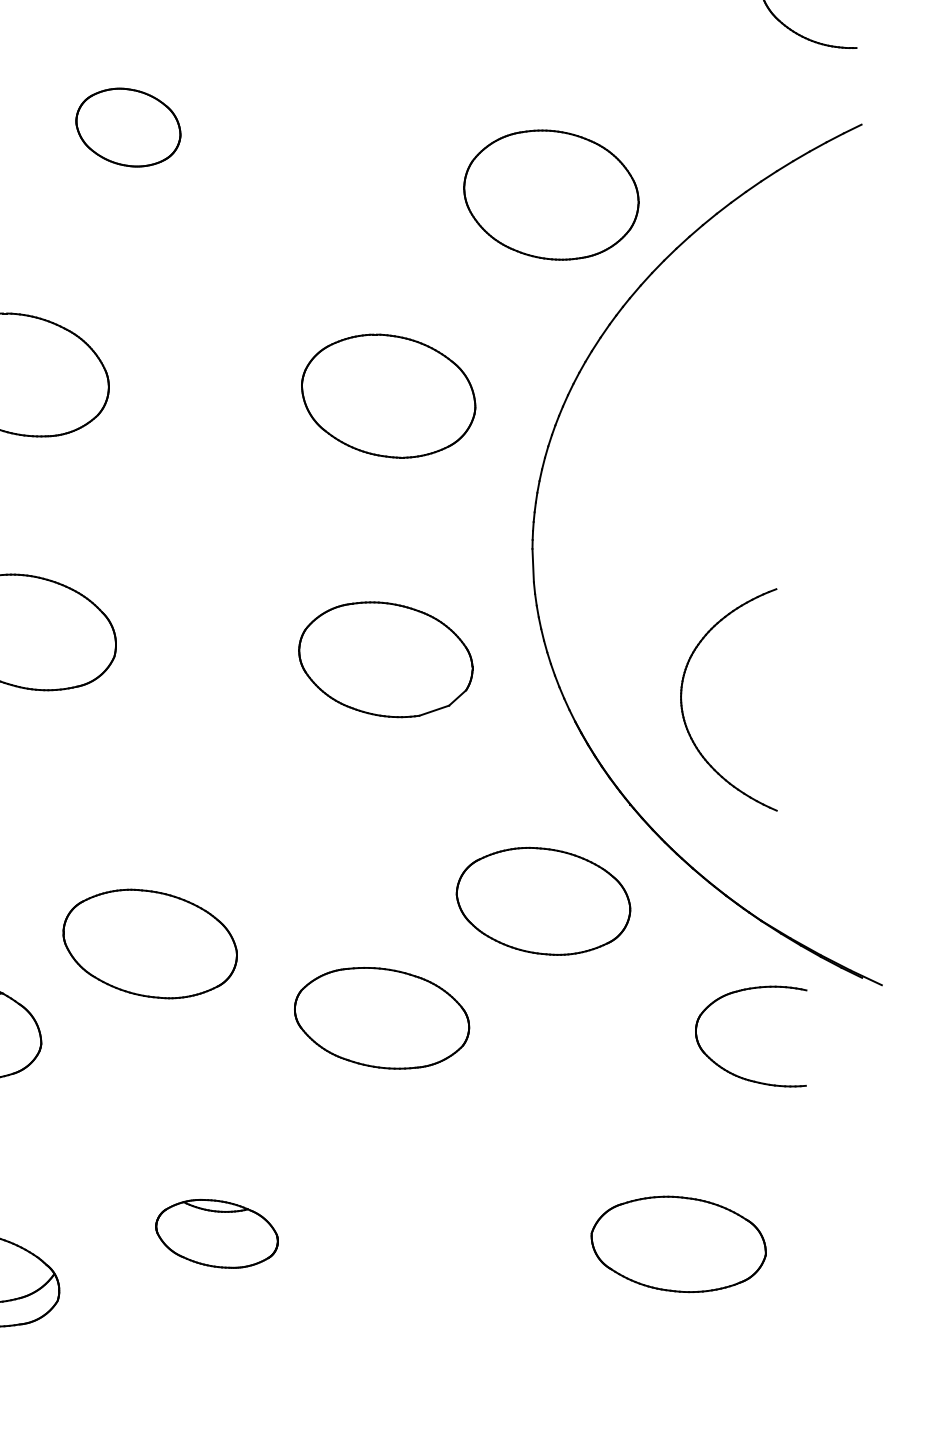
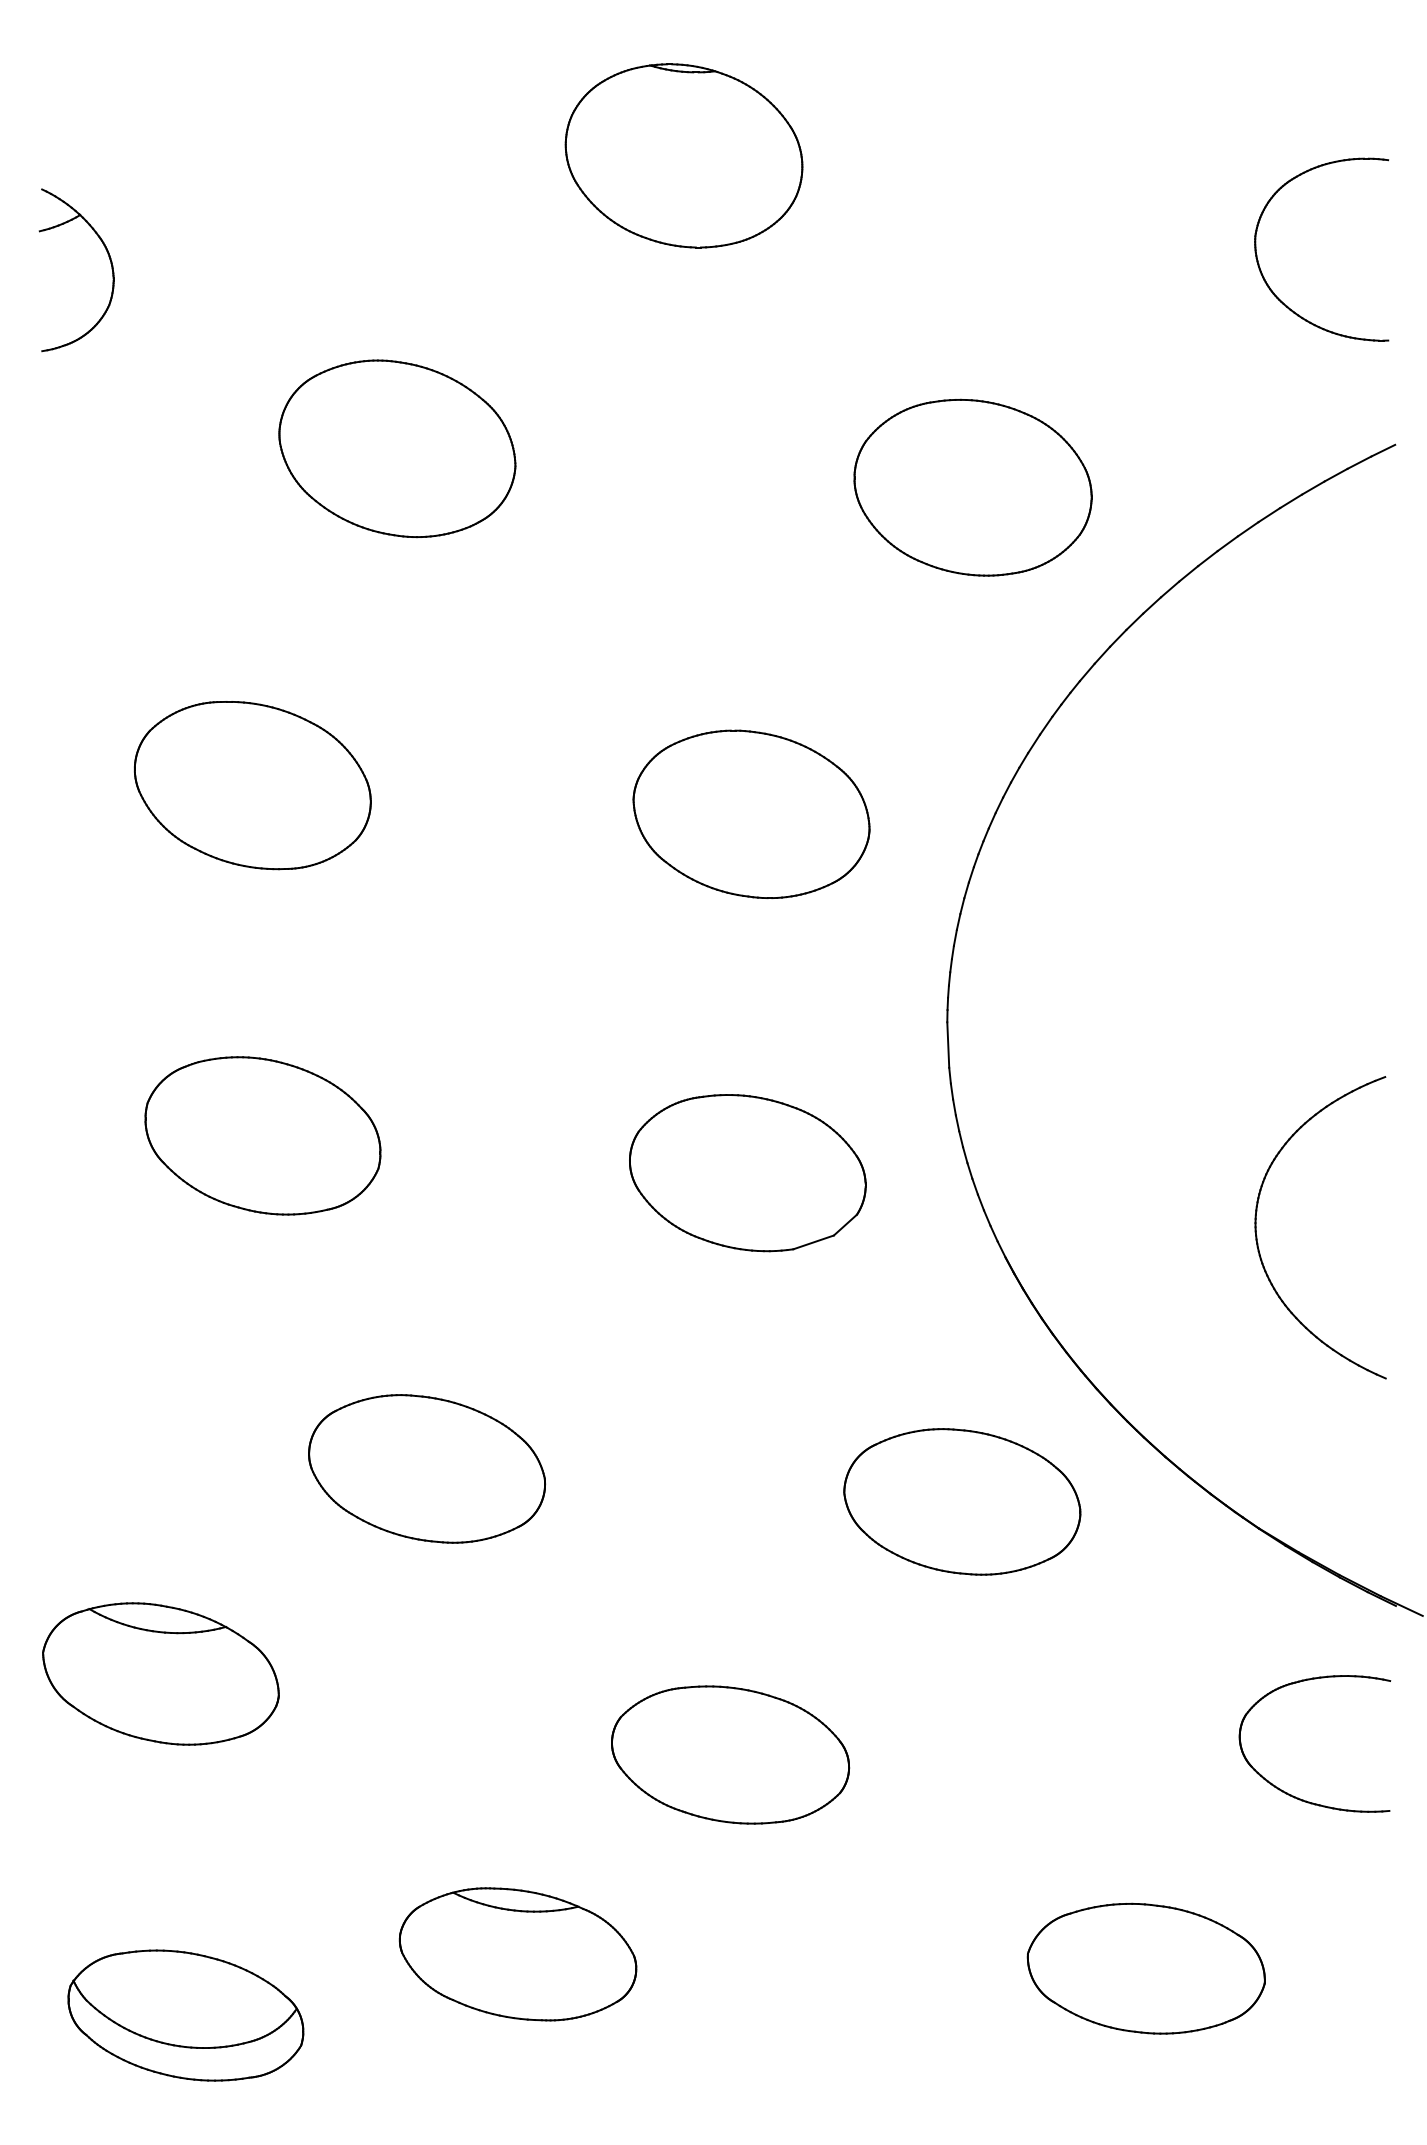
part: (128, 127) -> (397, 448), size x1.67
part: (551, 194) -> (972, 487), moved
part: (682, 705) -> (1257, 1235), moved
part: (149, 943) -> (426, 1468), moved
part: (381, 1017) -> (730, 1754), moved
part: (732, 1073) -> (1289, 1793), moved
part: (216, 1233) -> (517, 1954), size x1.43

